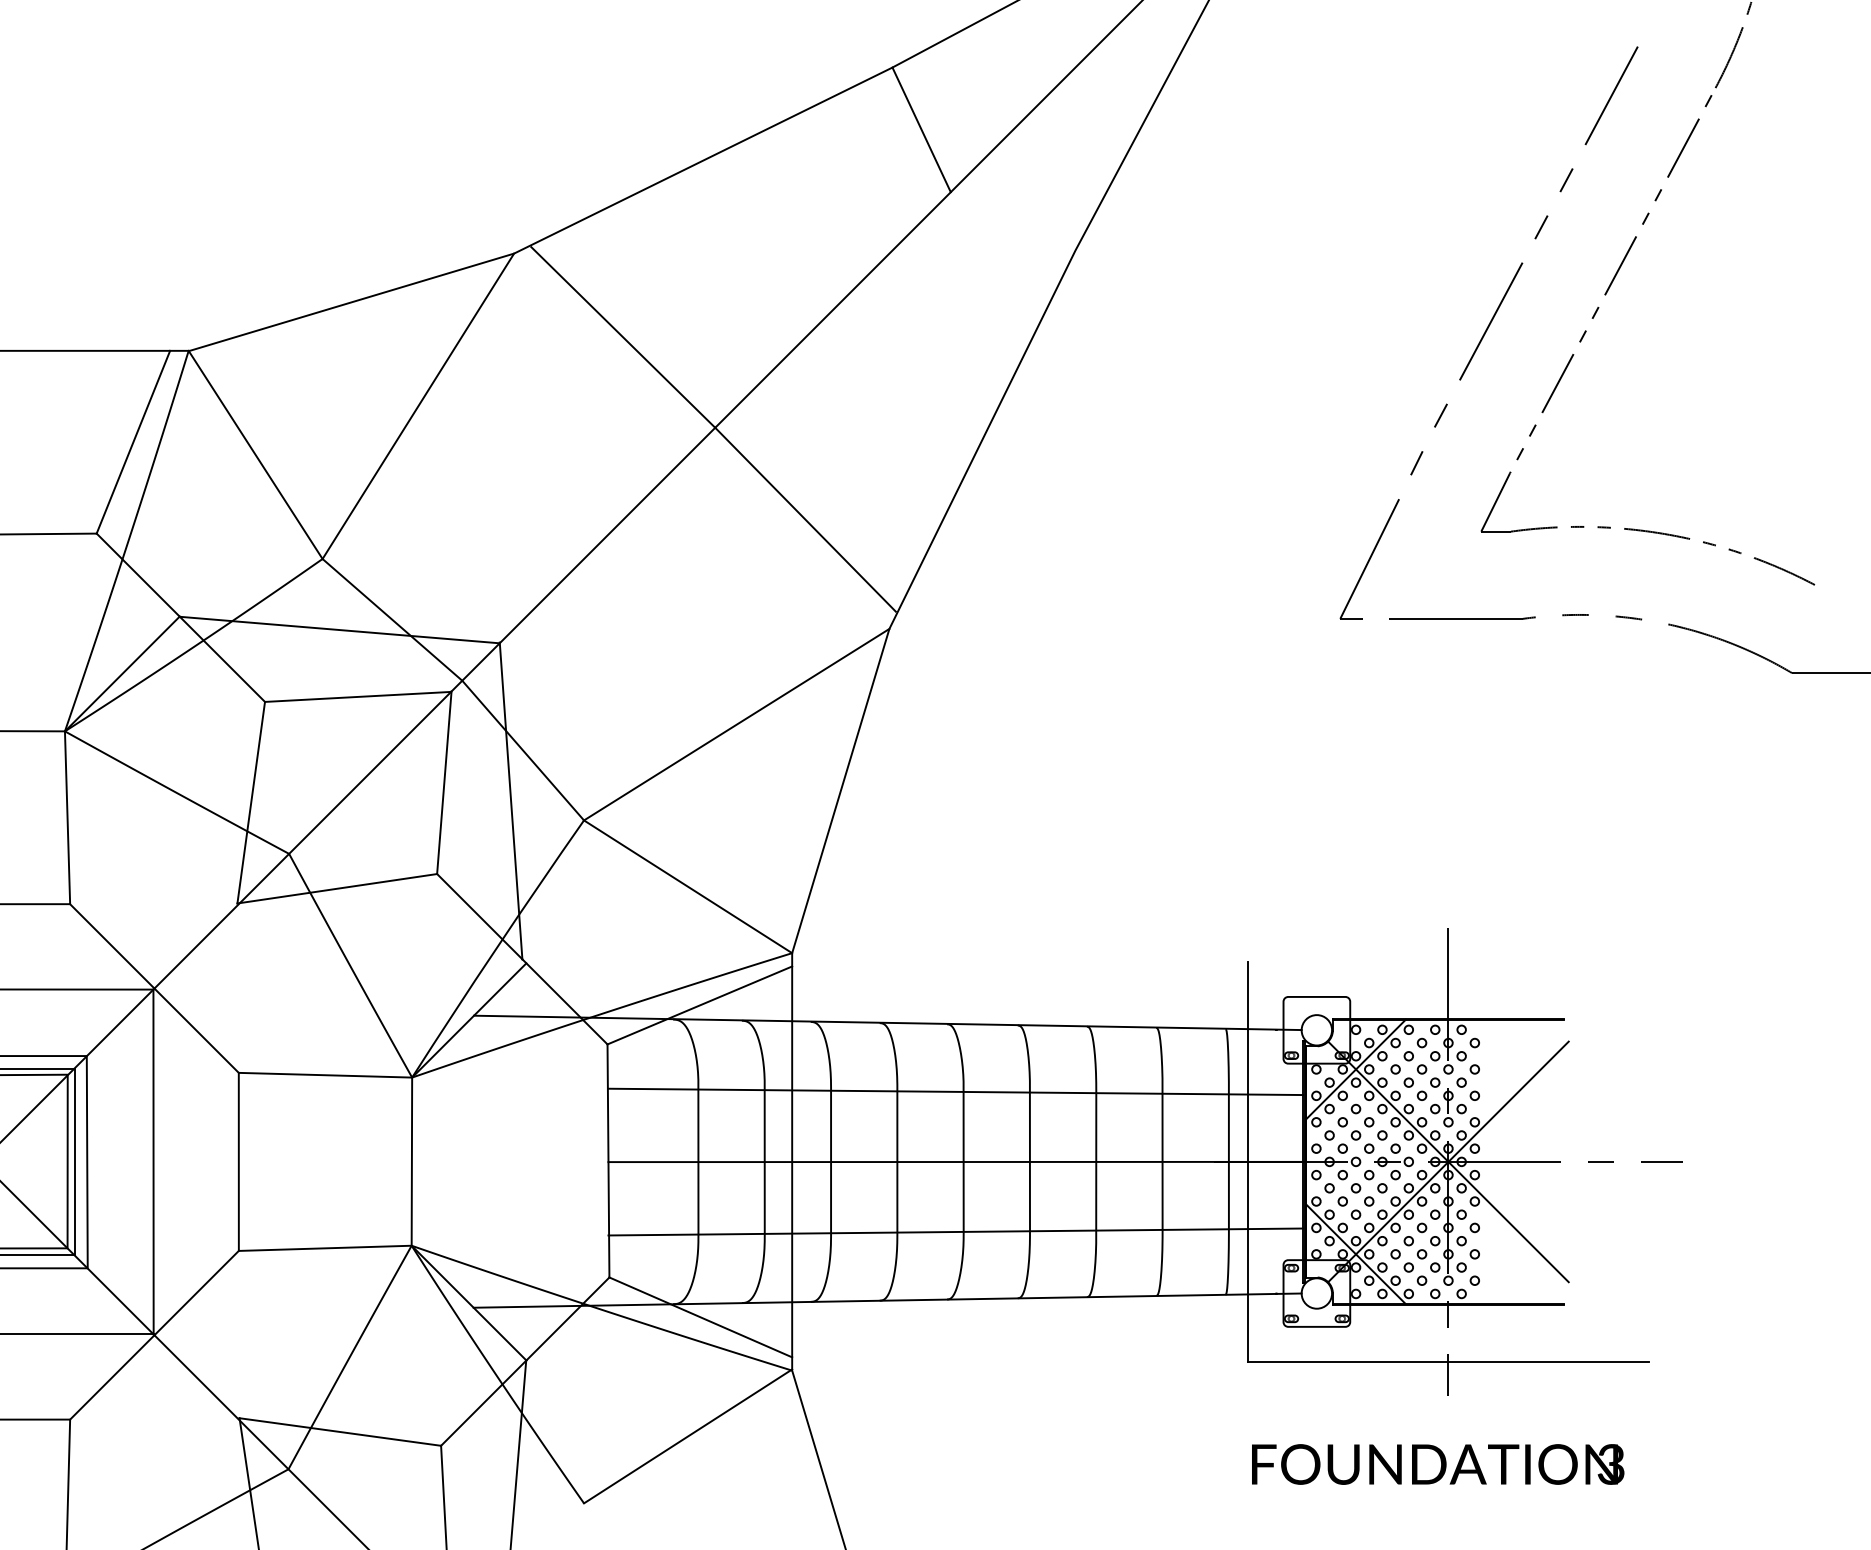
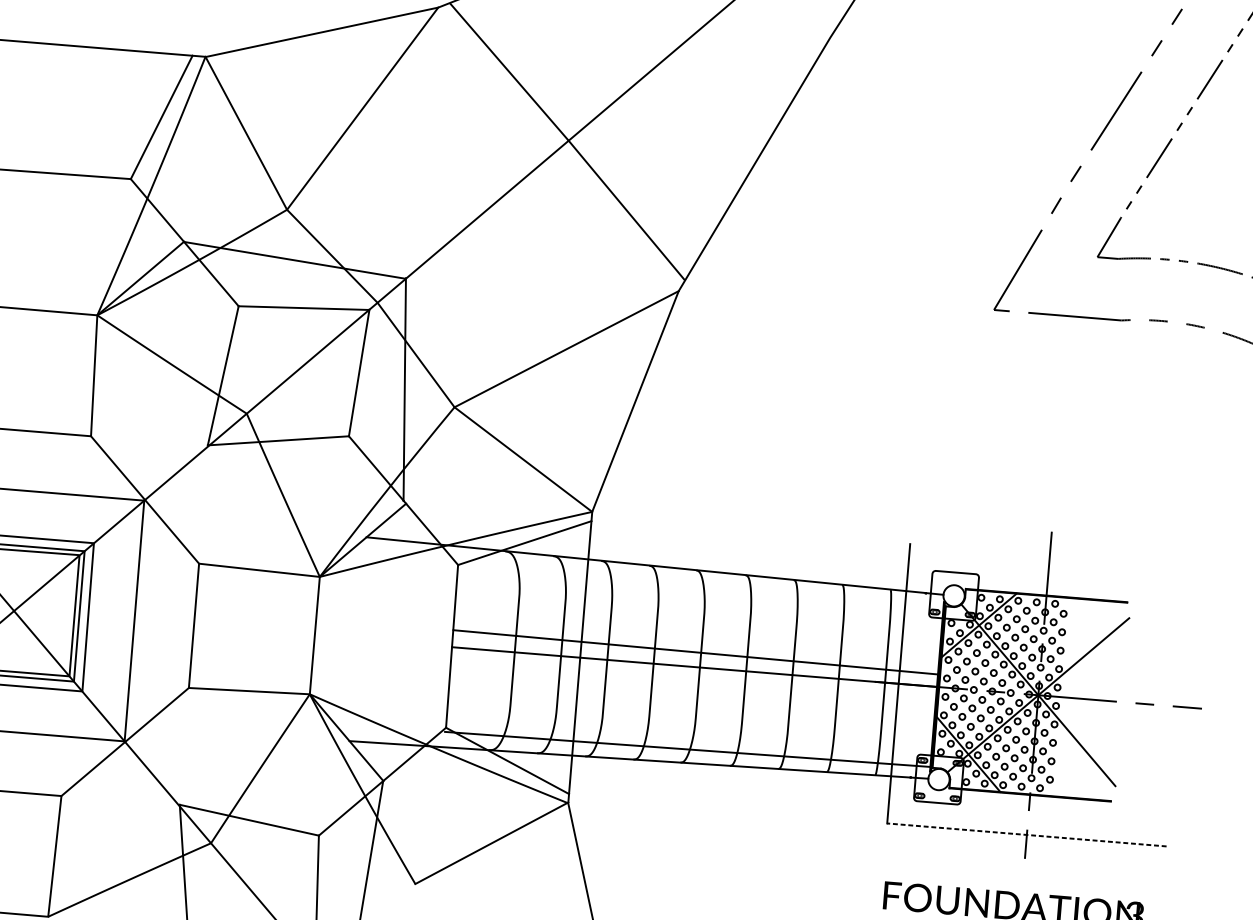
line: (955, 1091) -> (695, 652), moved
line: (955, 1231) -> (687, 749), moved
line: (1447, 1362) -> (1026, 835), solid -> dashed

